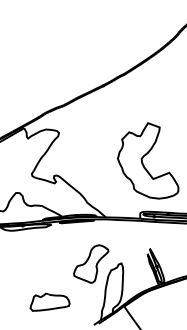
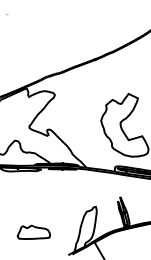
part: (91, 263) -> (71, 204), removed

